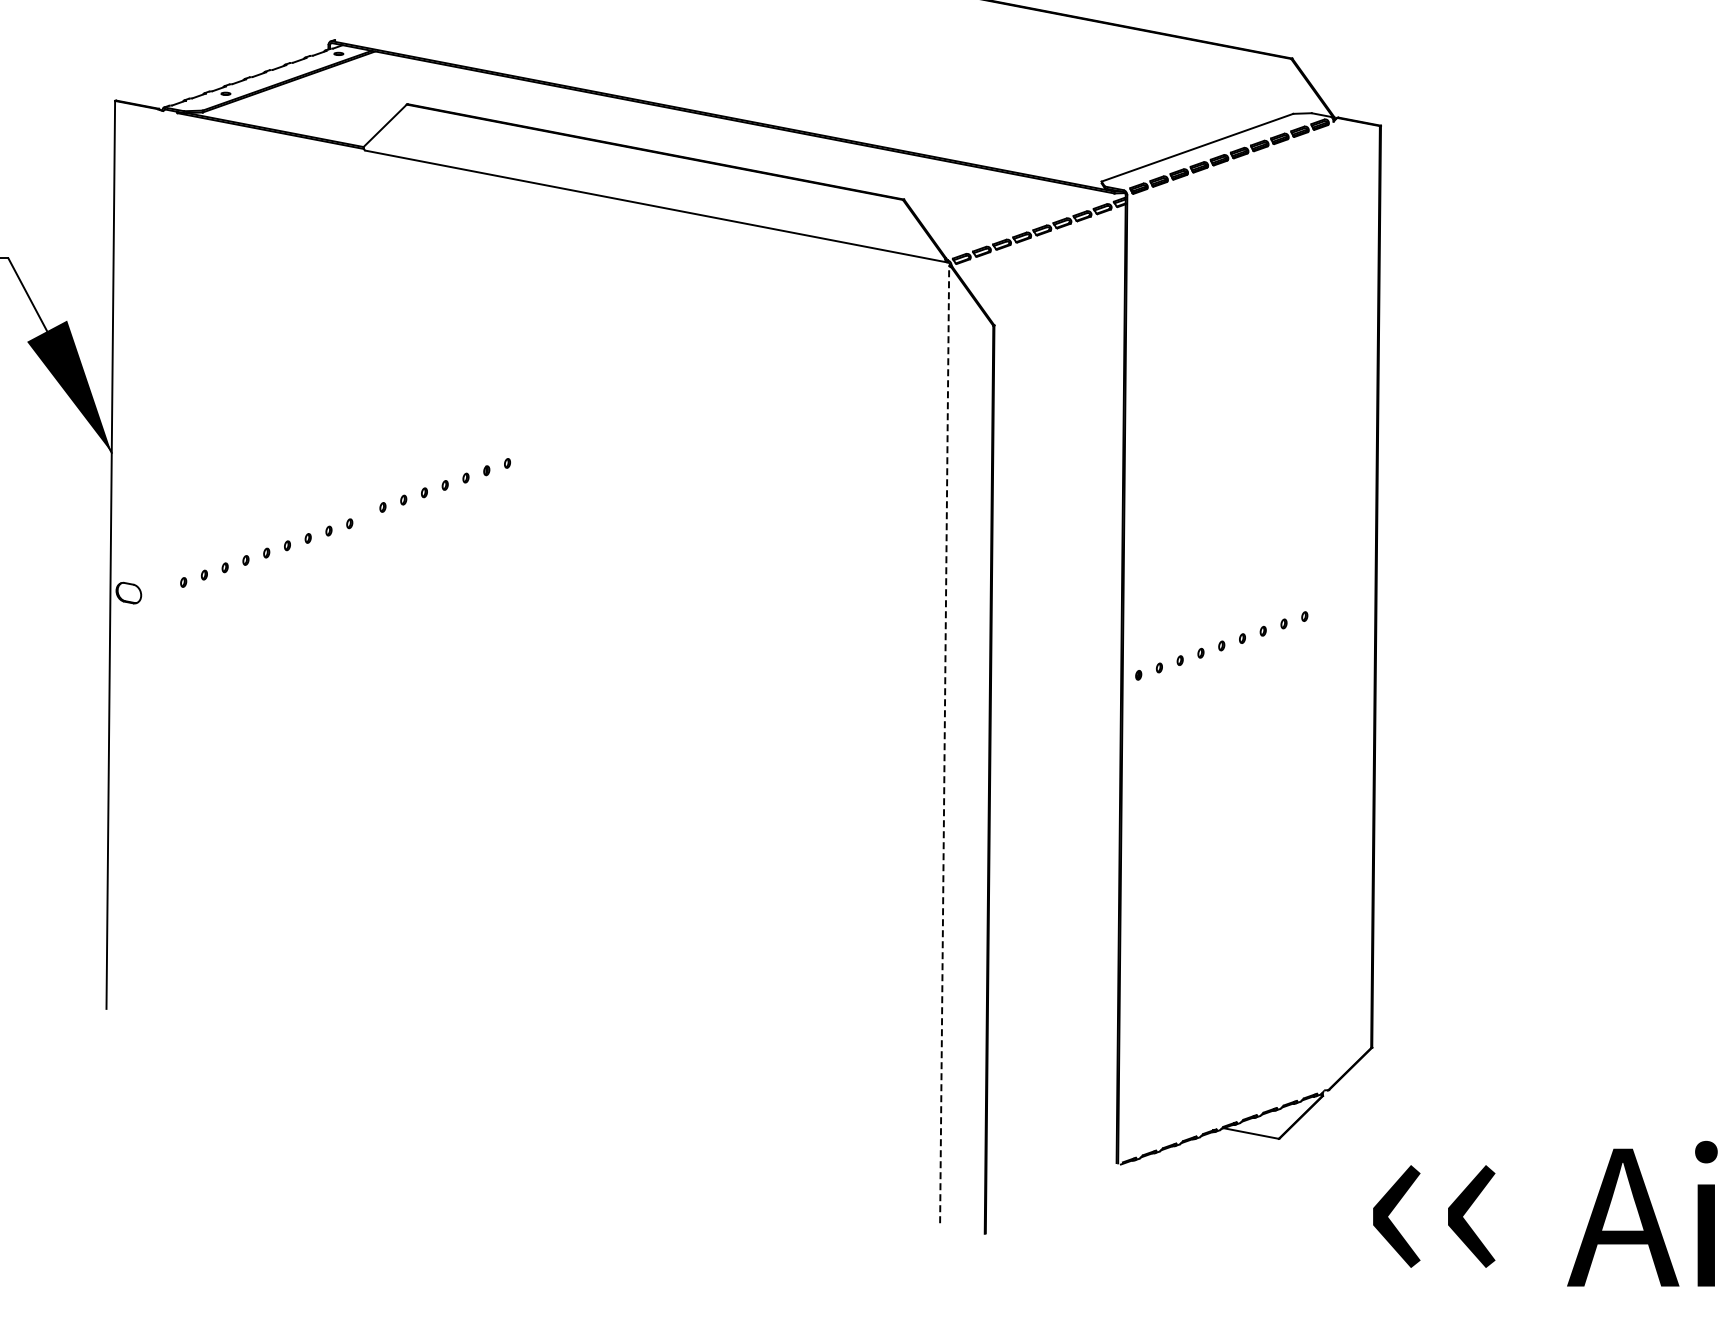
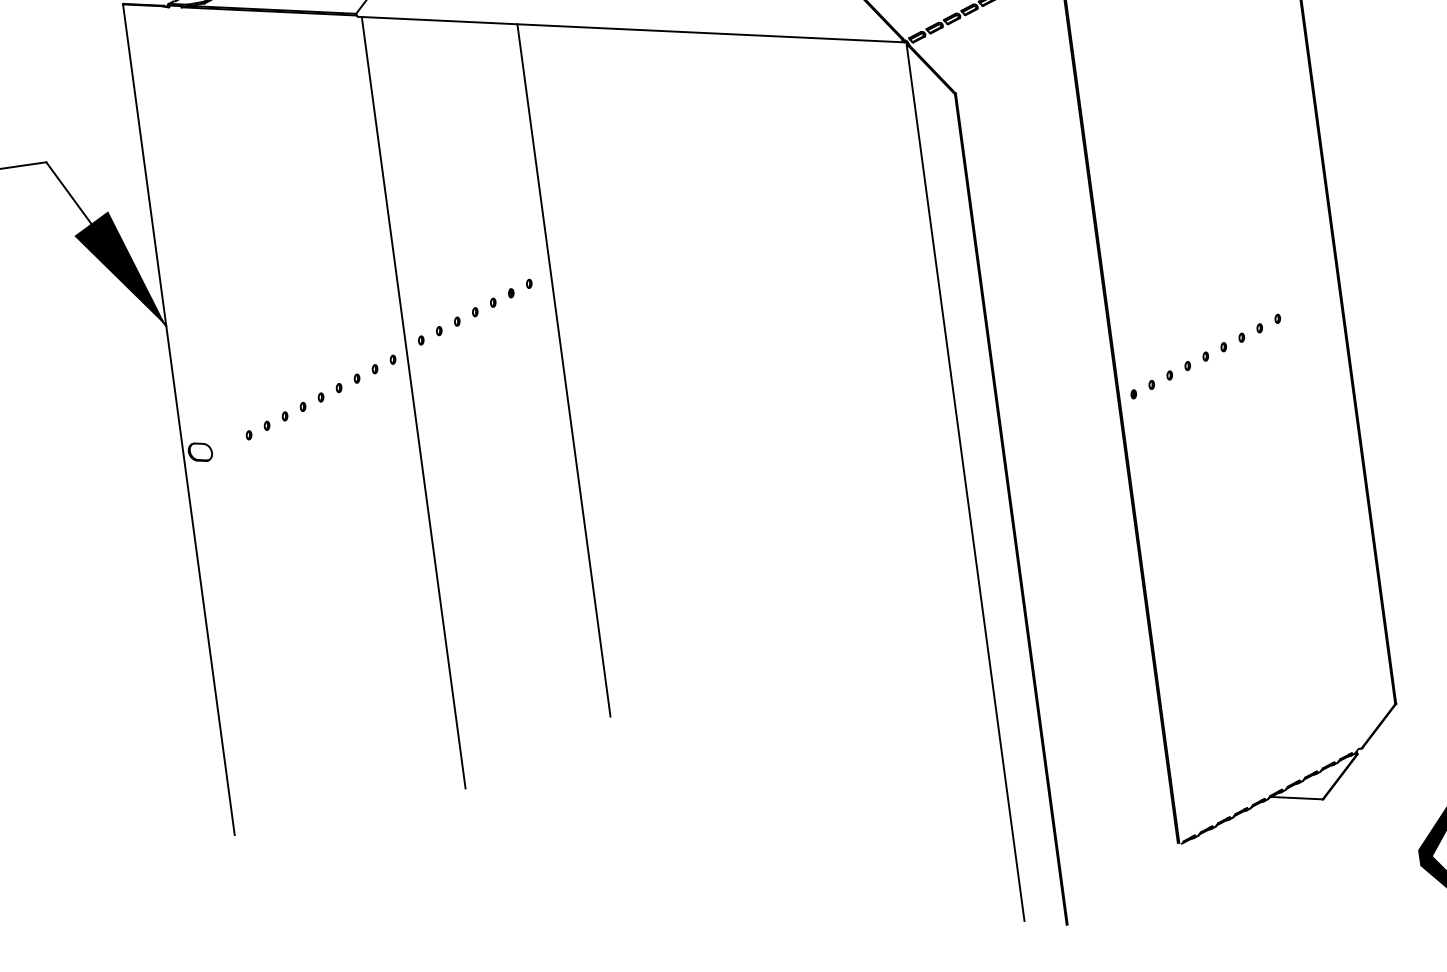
line: (530, 561) -> (563, 370), added
line: (365, 572) -> (413, 402), added
line: (944, 744) -> (965, 483), dashed -> solid

